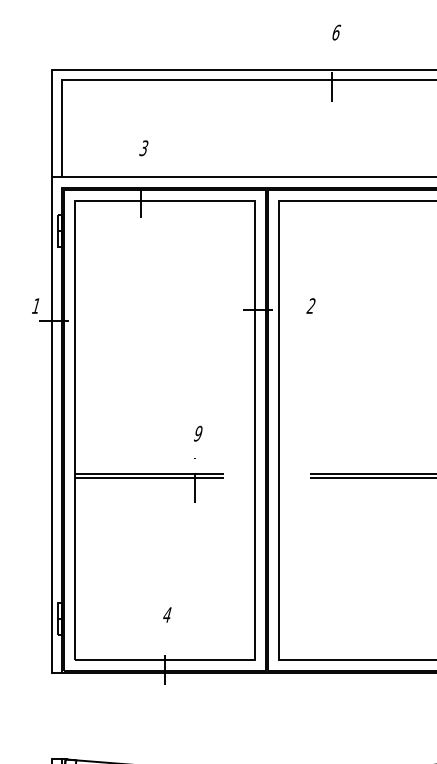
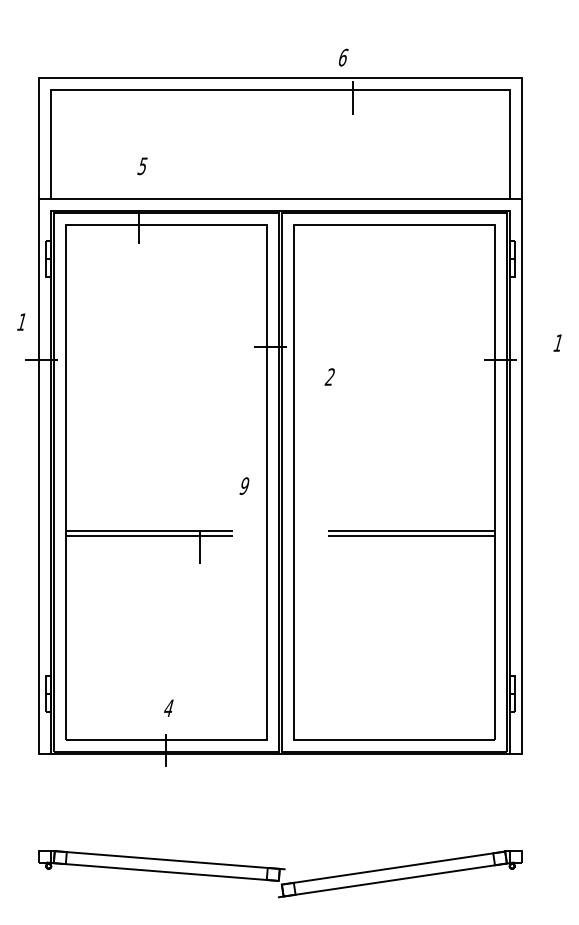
text: (336, 32) -> (343, 57), moved
text: (144, 147) -> (143, 165), 3 -> 5
text: (35, 305) -> (21, 321), moved
text: (310, 305) -> (329, 376), moved
text: (198, 433) -> (244, 485), moved
text: (167, 614) -> (168, 707), moved

